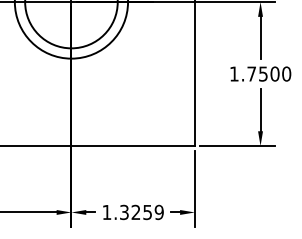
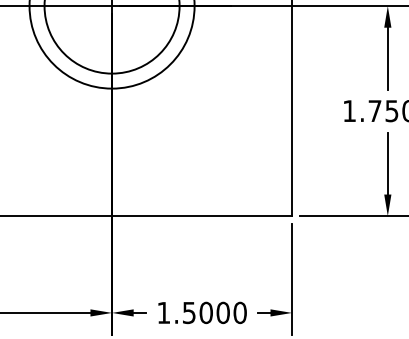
text: (141, 212) -> (214, 312), 1.3259 -> 1.5000

